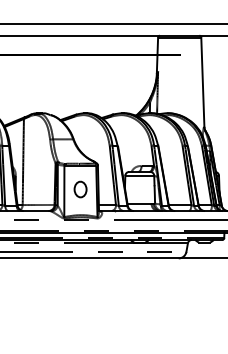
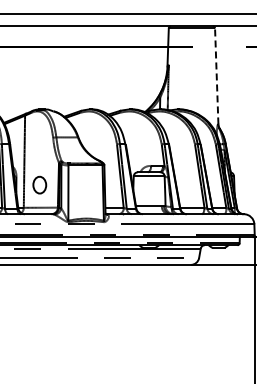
line: (202, 81) -> (216, 75), solid -> dashed
part: (80, 188) -> (39, 184), moved

